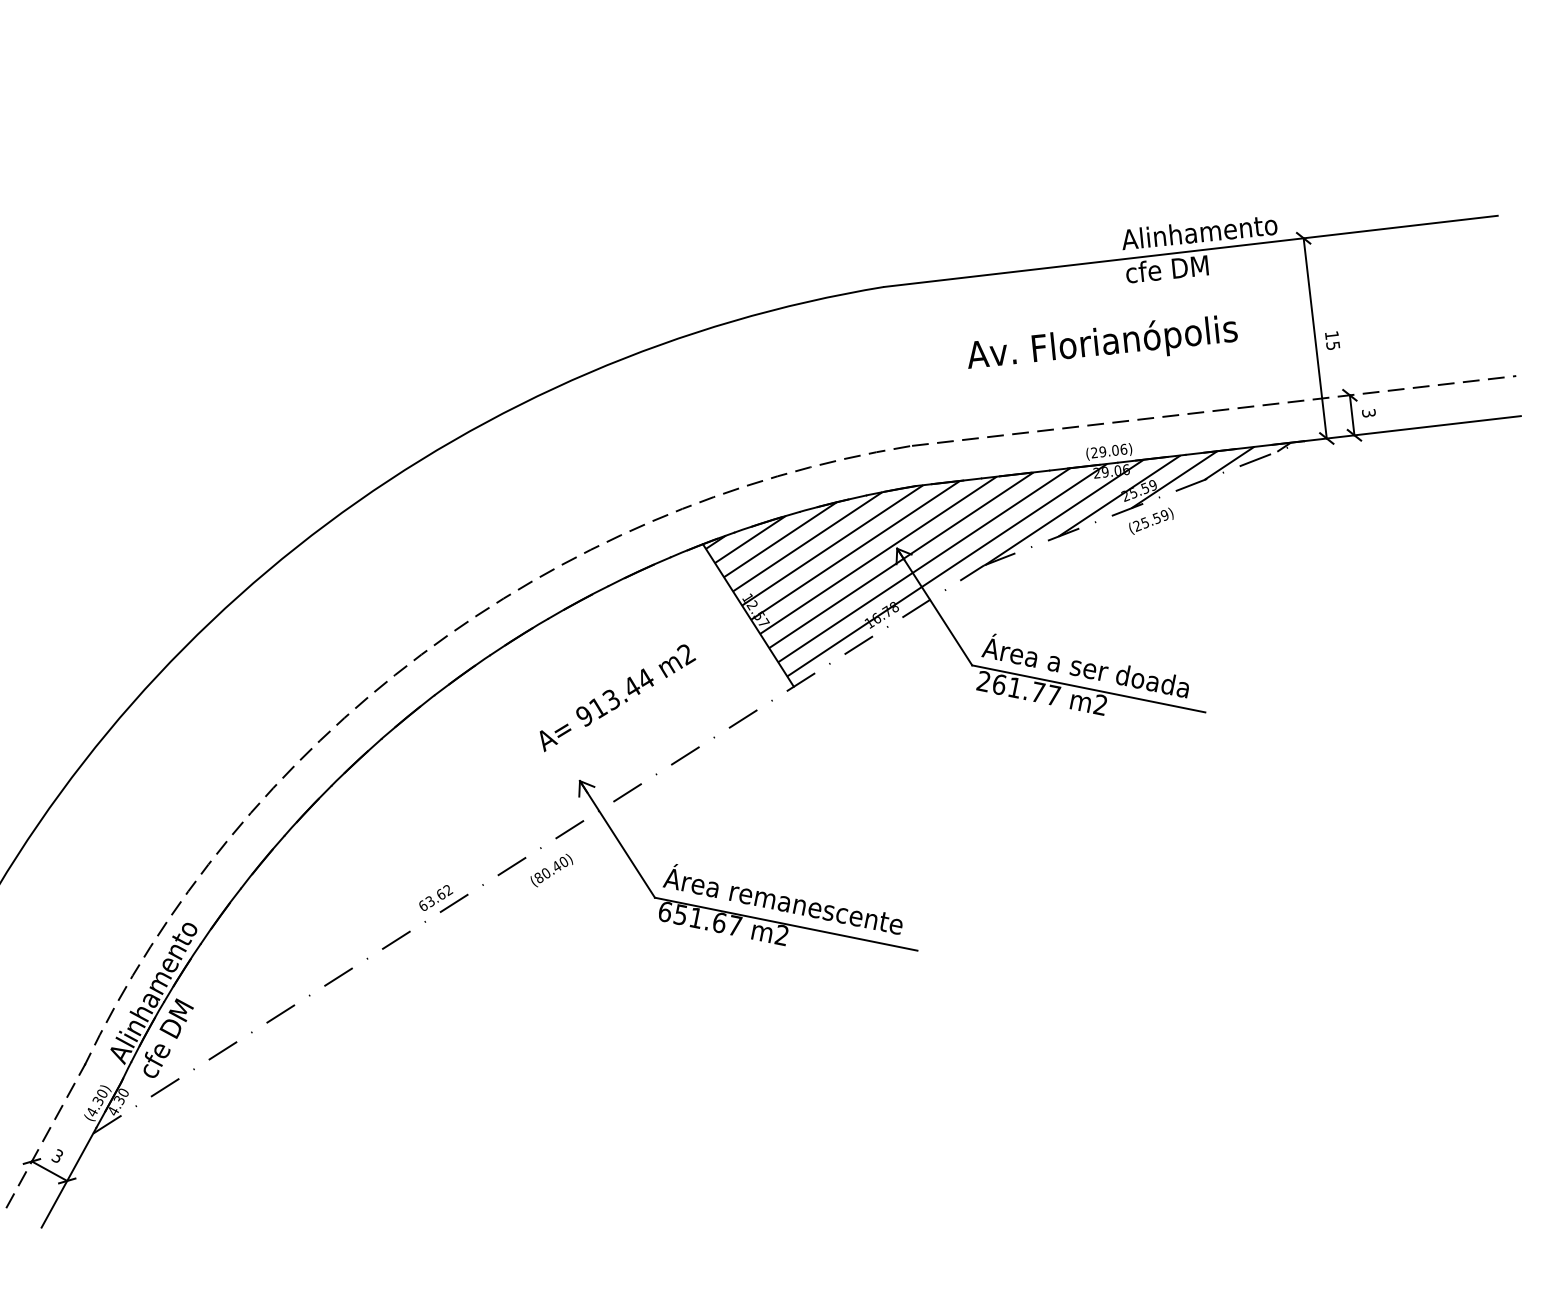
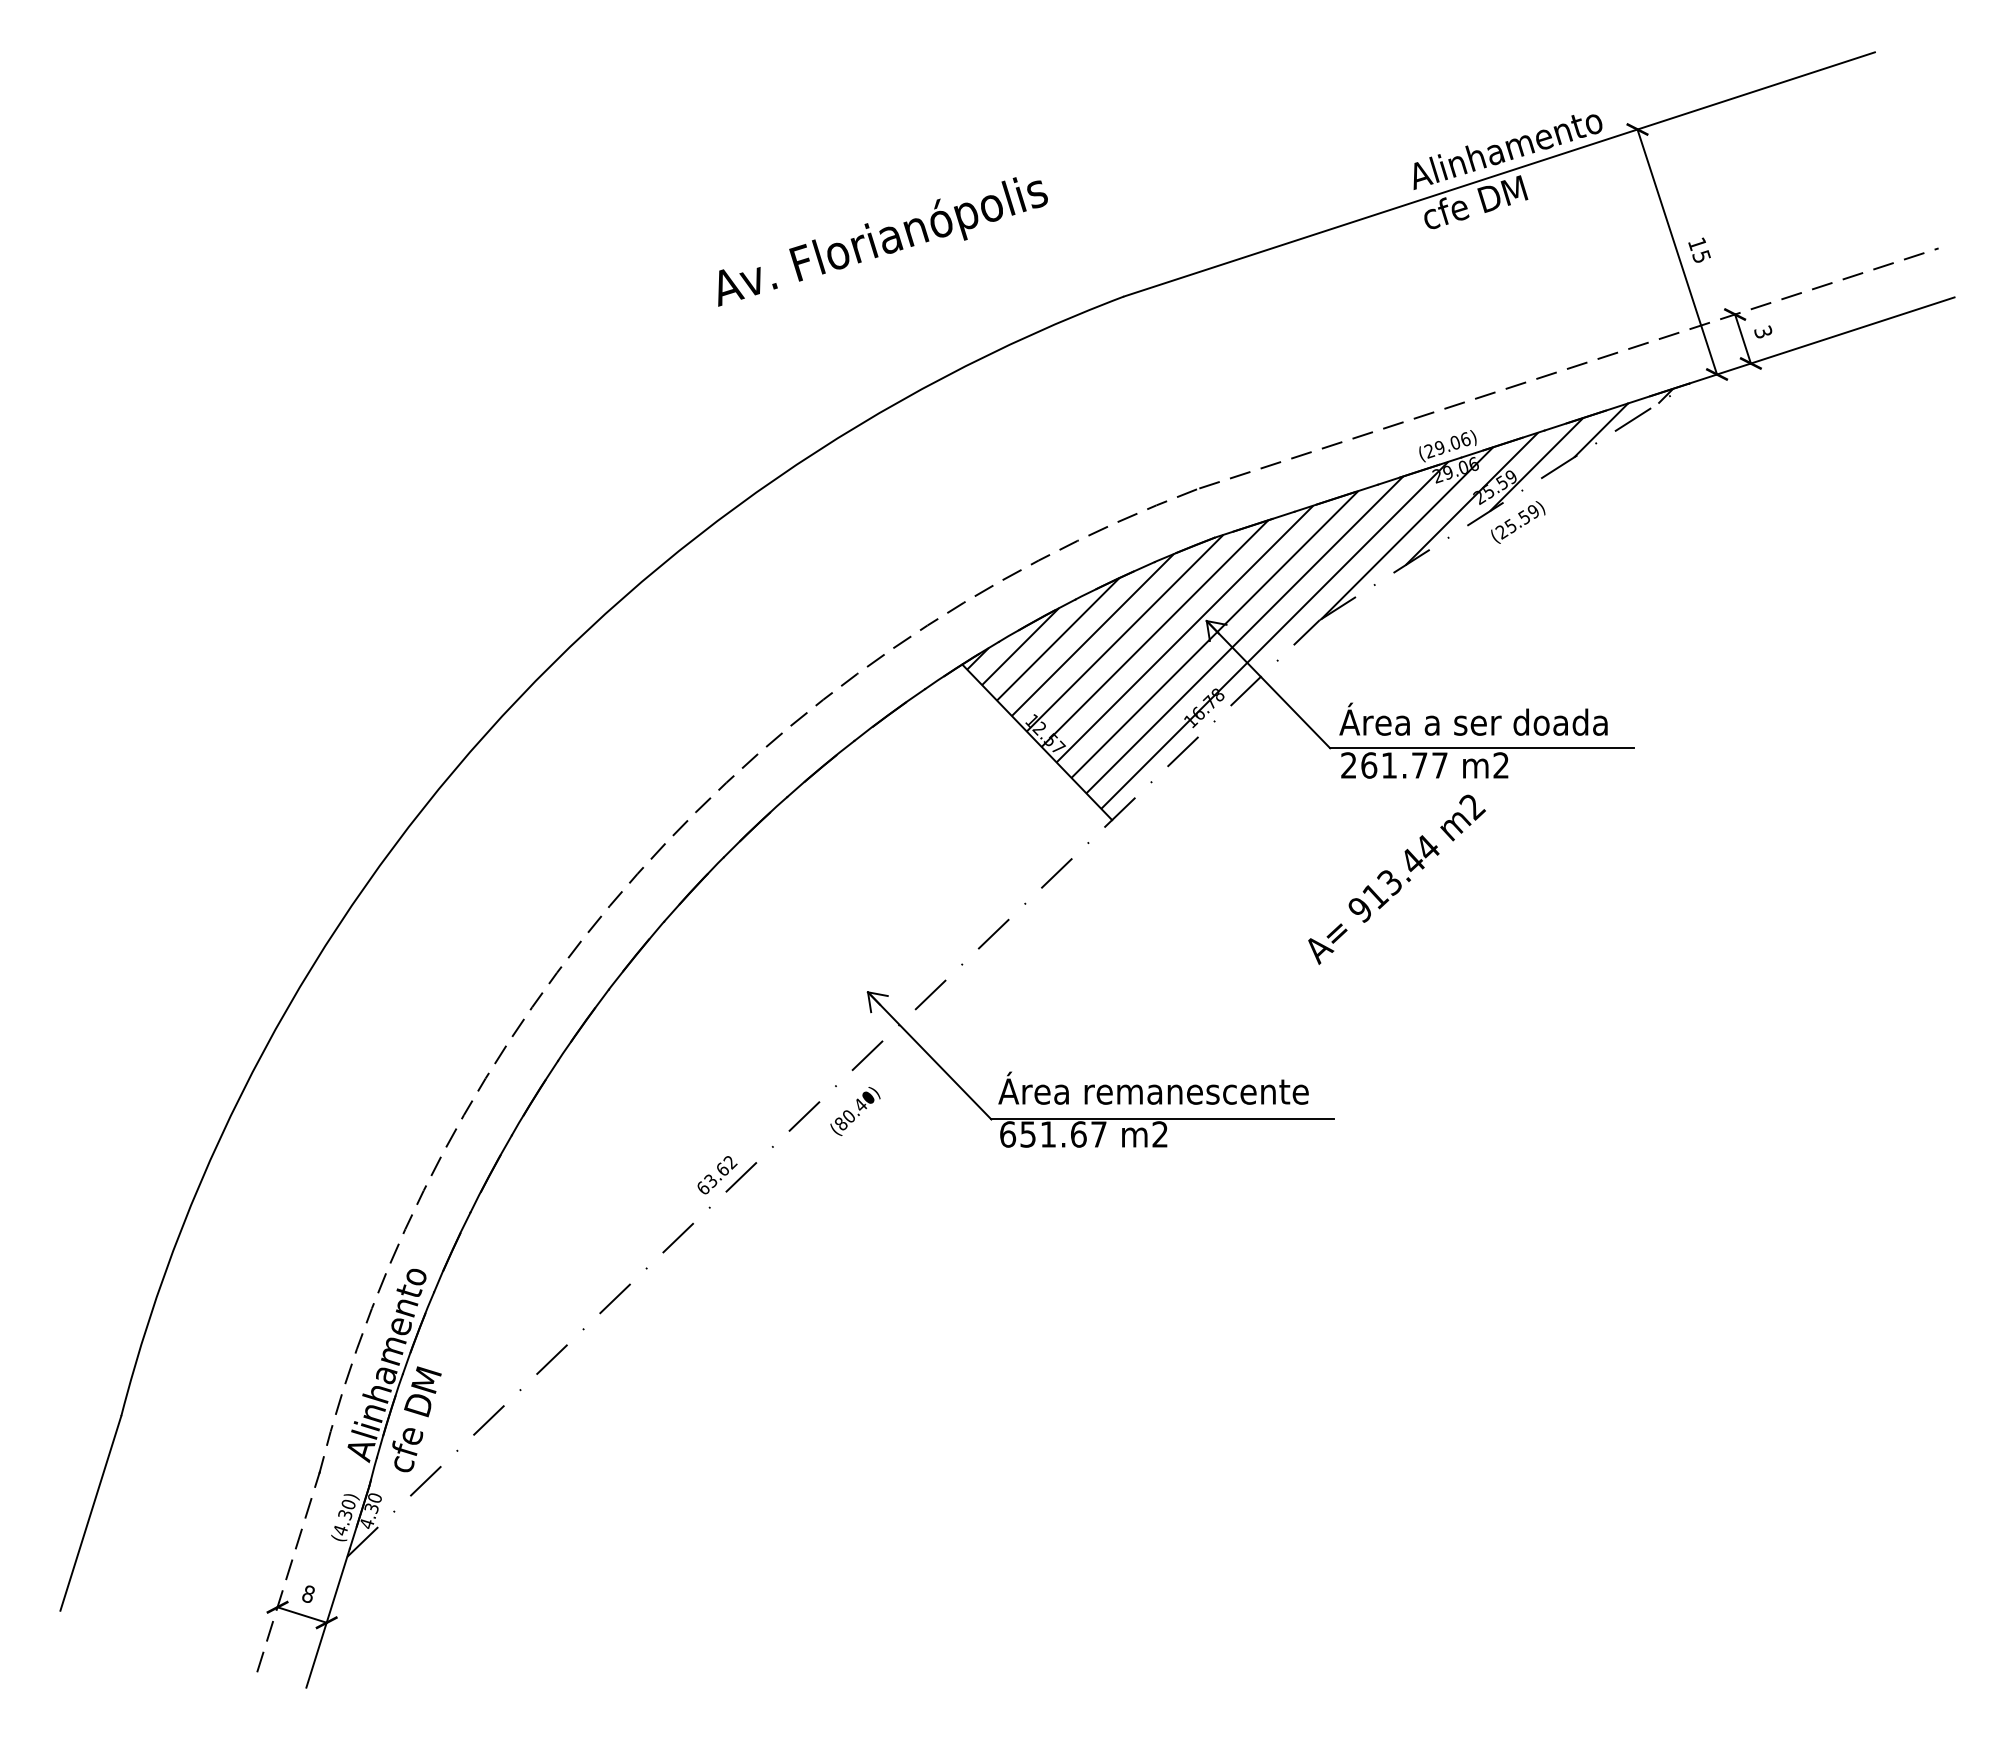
text: (1104, 344) -> (882, 241), moved
text: (616, 698) -> (1396, 879), moved
text: (57, 1155) -> (307, 1593), 3 -> 8

